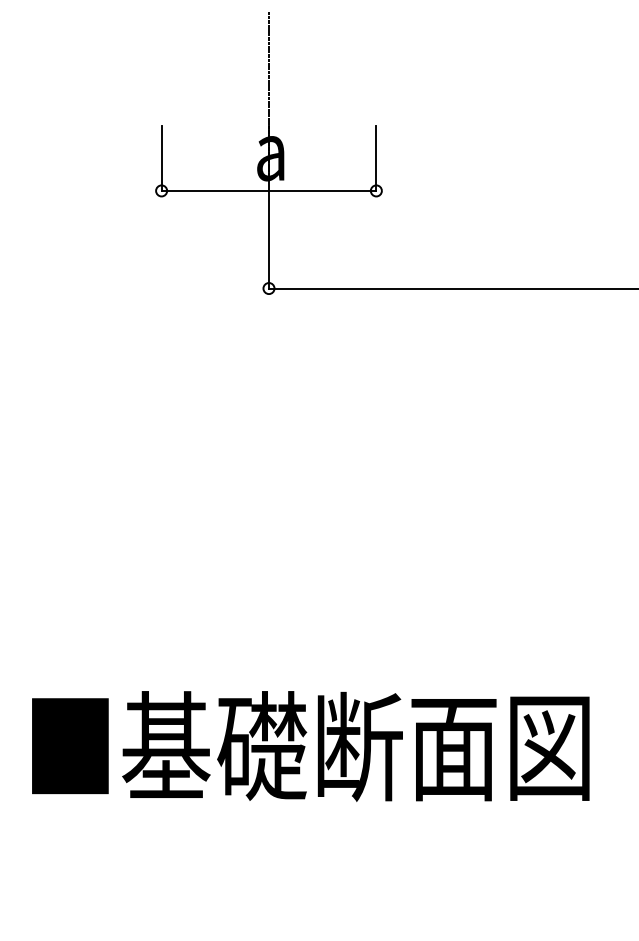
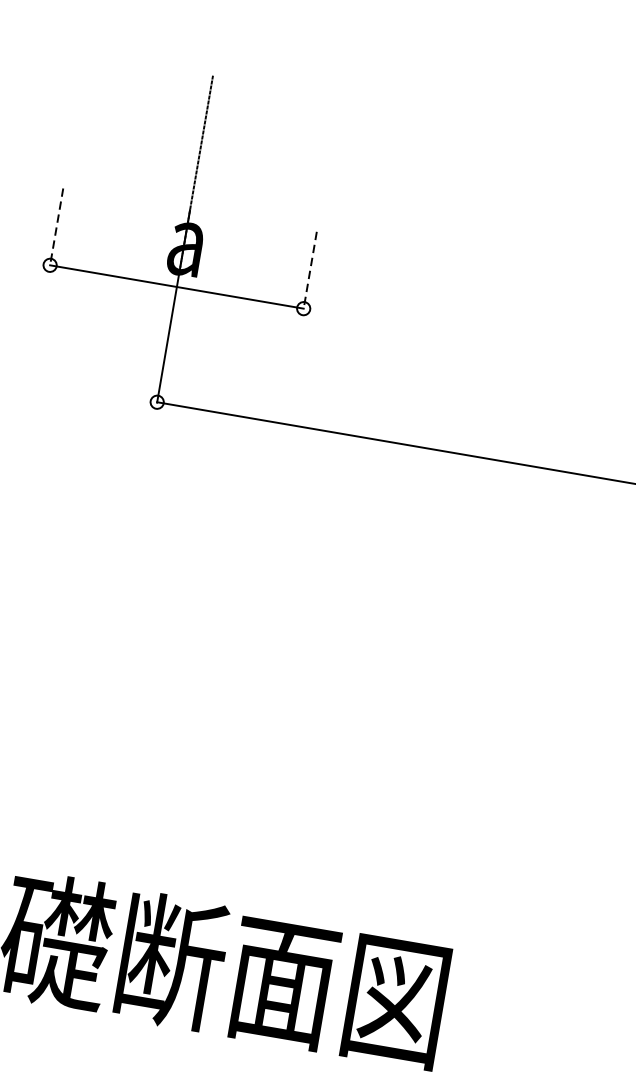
line: (161, 158) -> (56, 227), solid -> dashed
line: (376, 158) -> (310, 270), solid -> dashed

